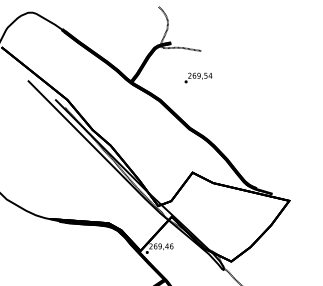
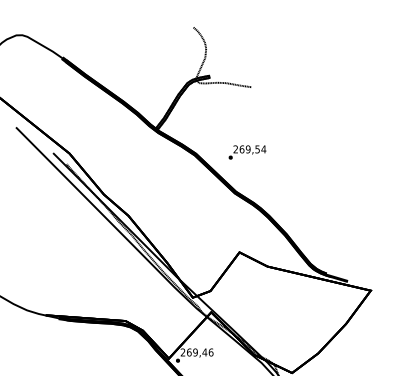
text: (198, 77) -> (247, 151), moved

